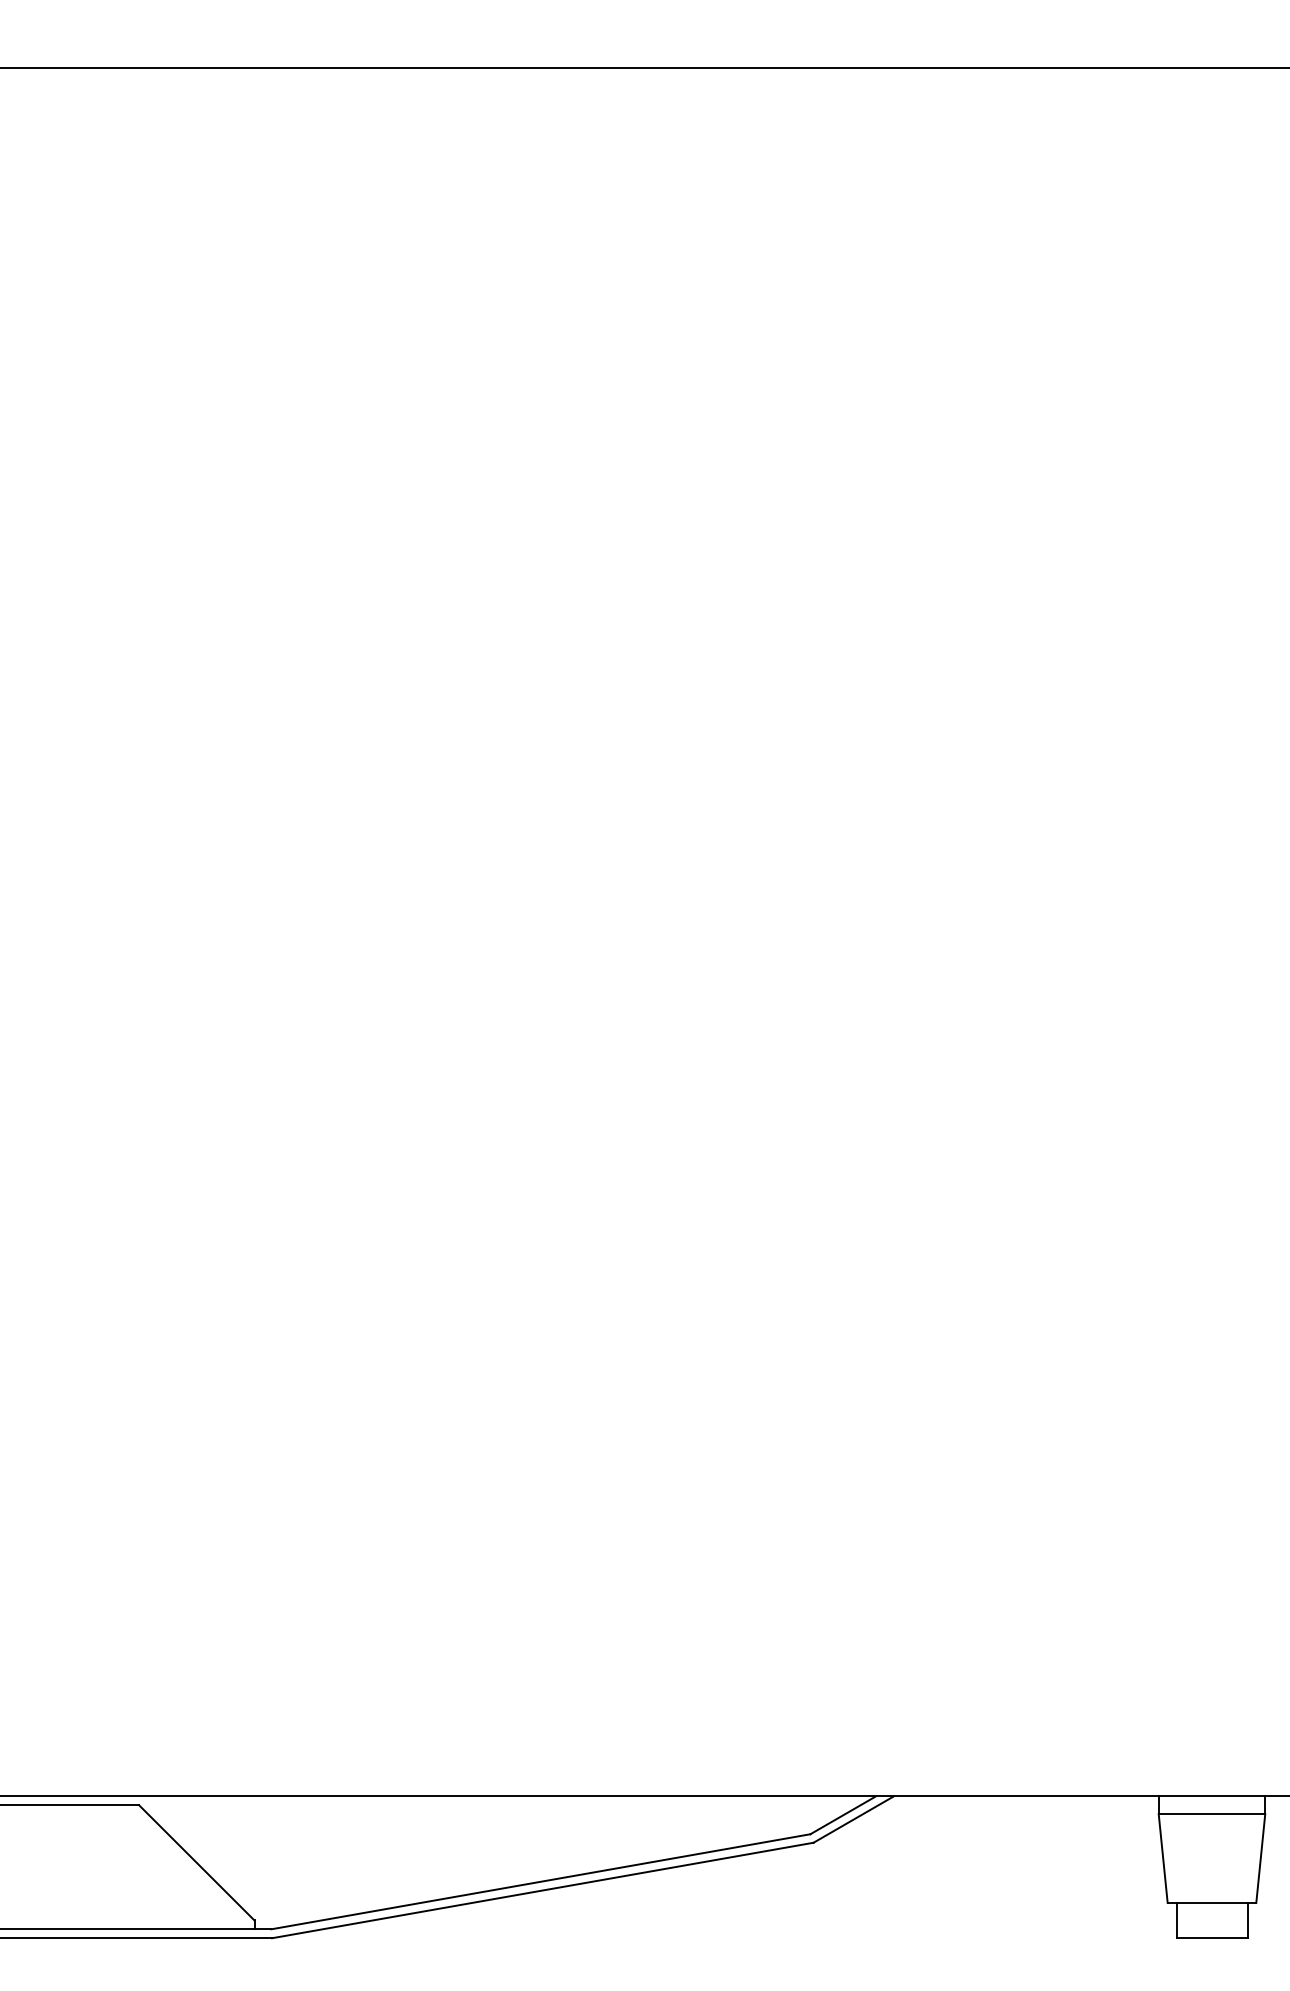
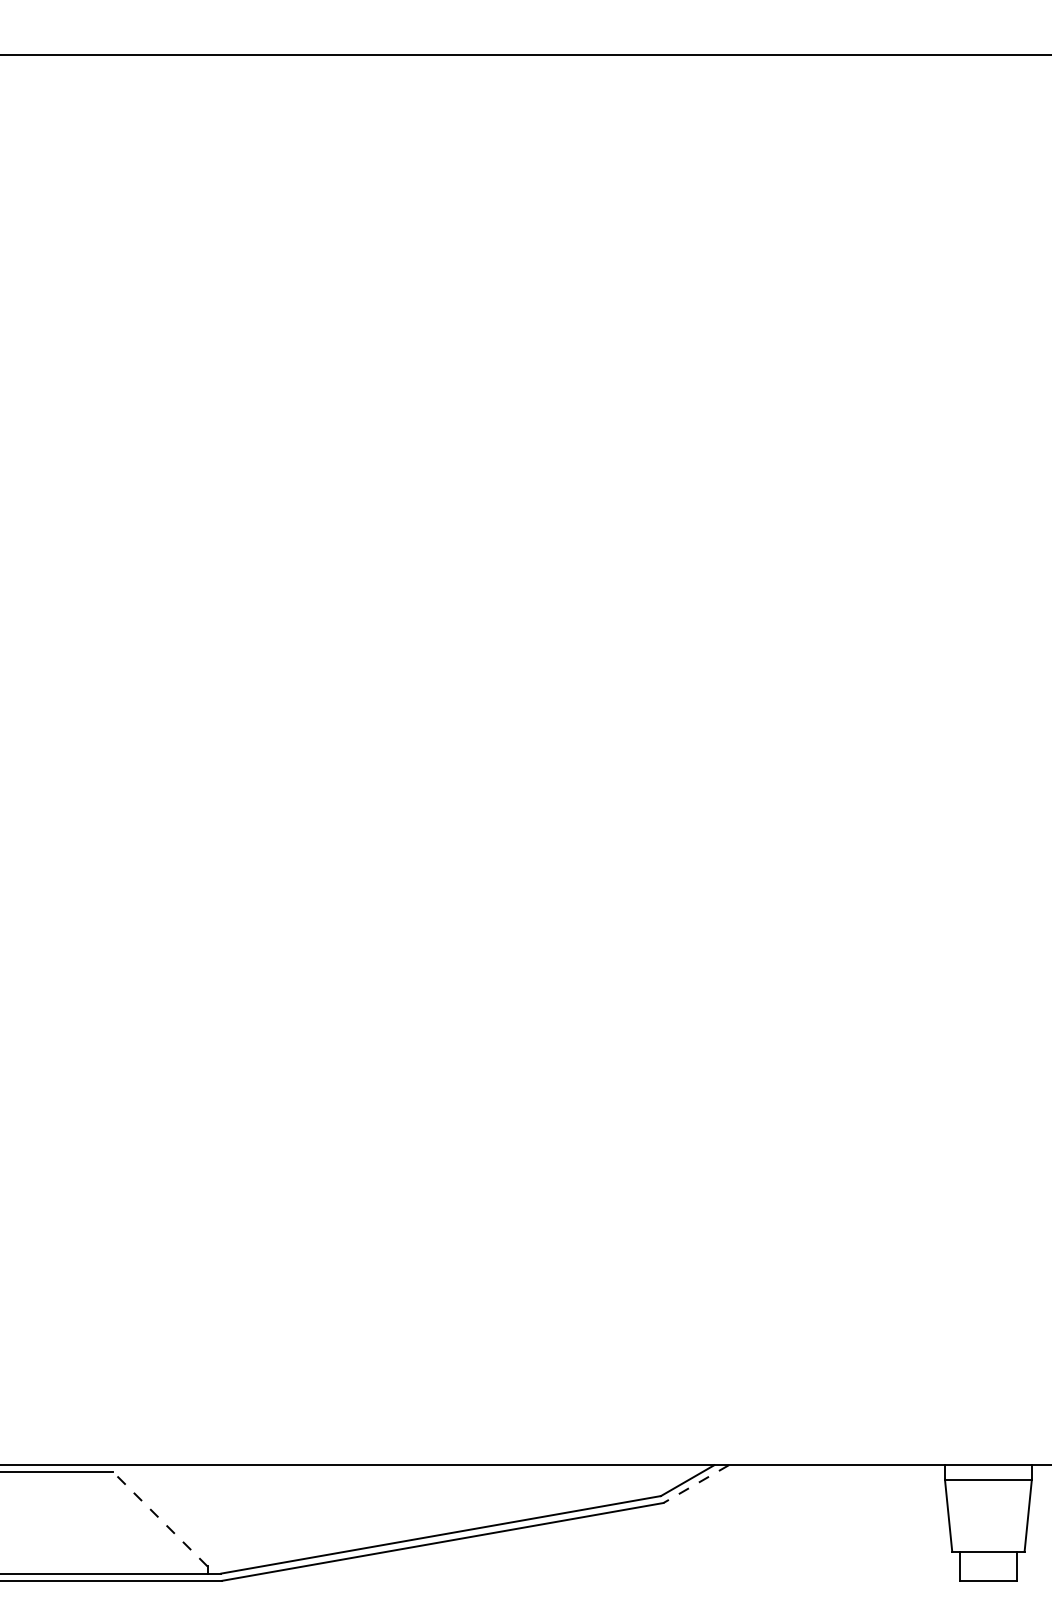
line: (854, 1820) -> (696, 1484), solid -> dashed
line: (196, 1862) -> (160, 1519), solid -> dashed

